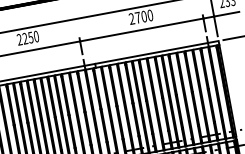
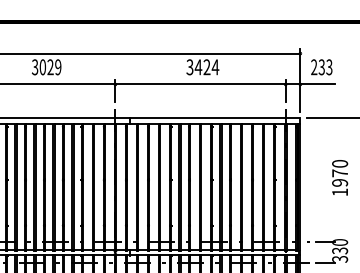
text: (140, 17) -> (202, 67), 2700 -> 3424
text: (27, 38) -> (46, 67), 2250 -> 3029

